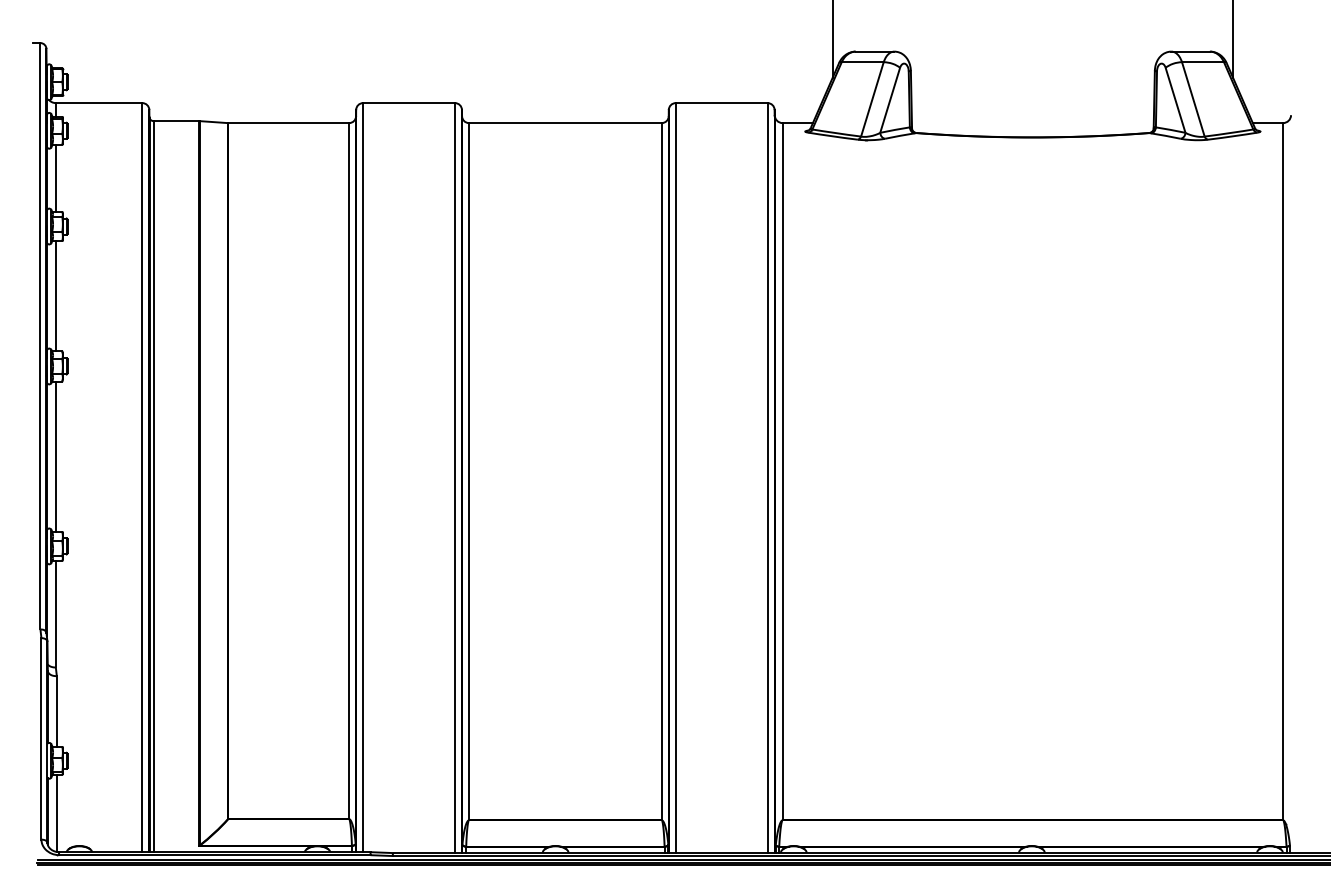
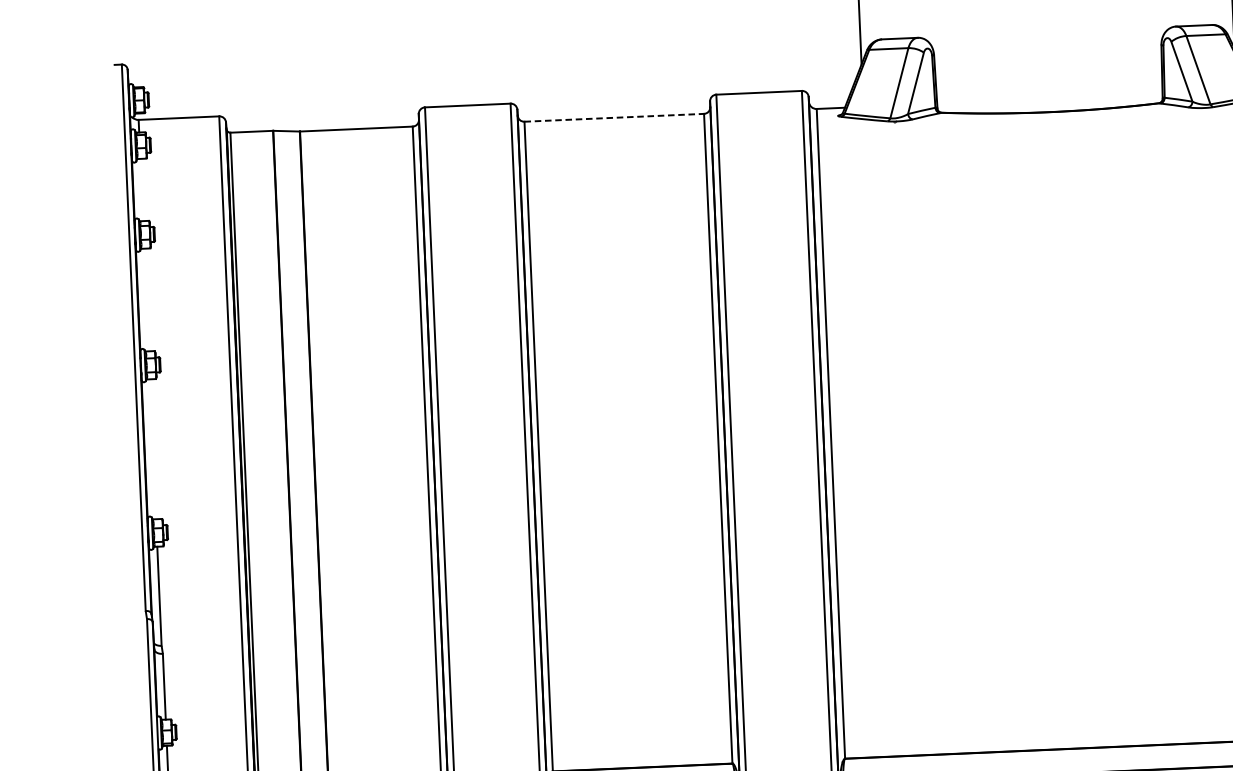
line: (565, 123) -> (614, 118), solid -> dashed
line: (55, 177) -> (141, 189), removed
line: (55, 296) -> (146, 300), removed
line: (55, 456) -> (152, 449), removed

